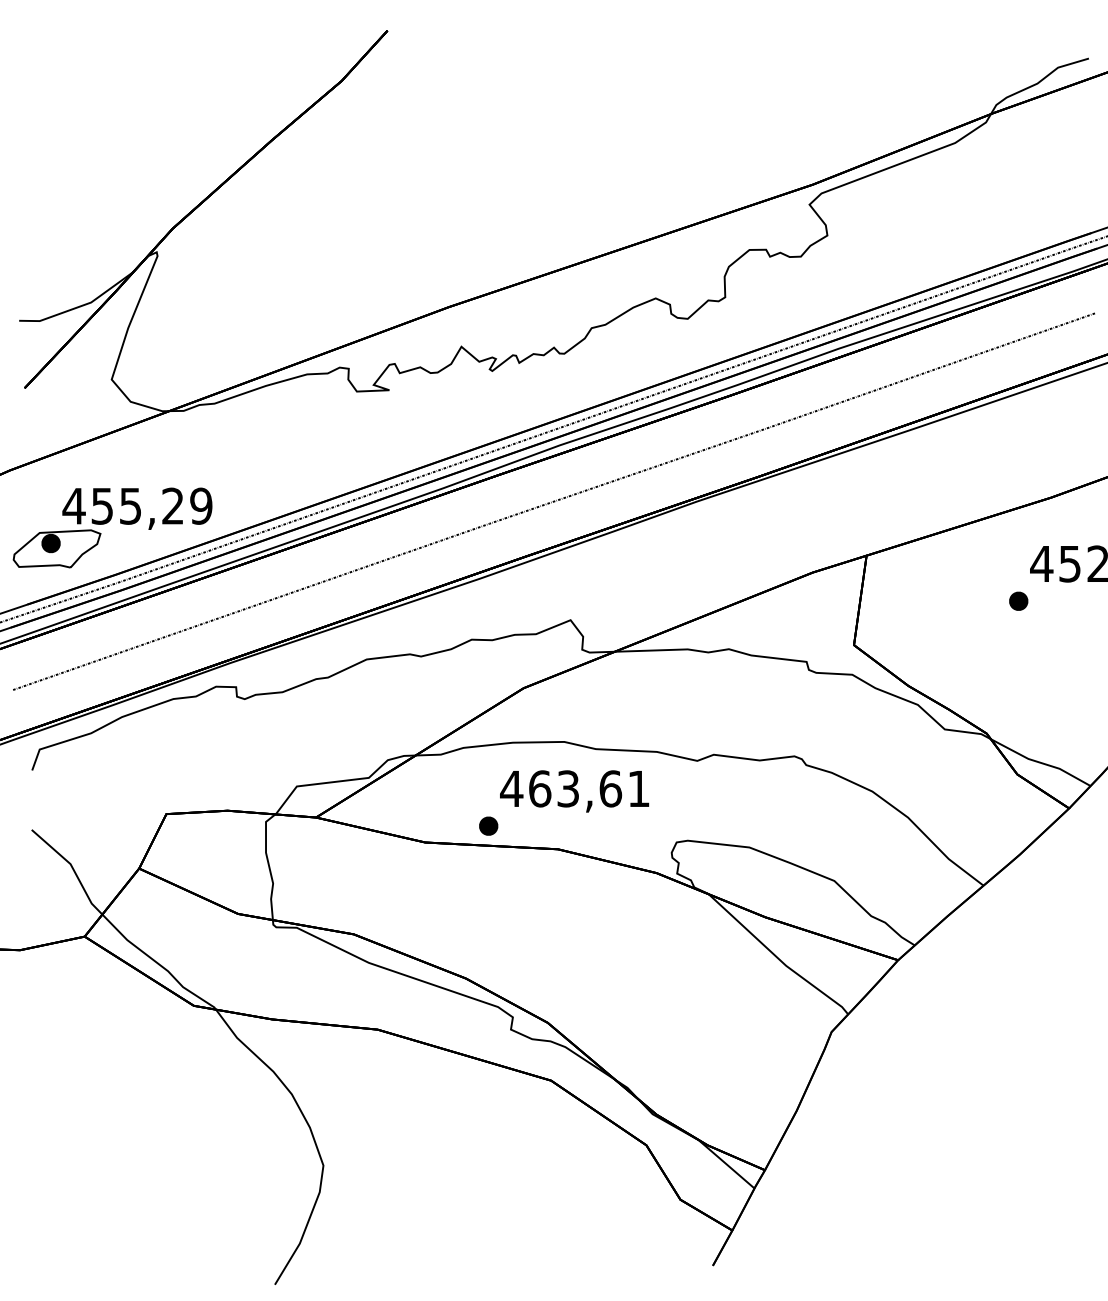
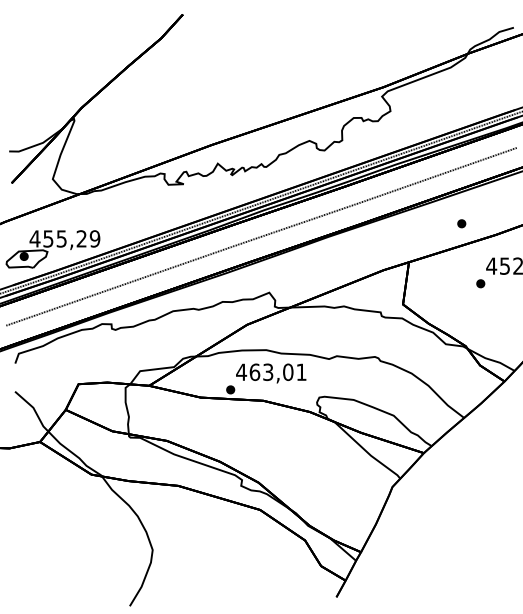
part: (977, 473) -> (461, 223), added
text: (611, 787) -> (288, 371), 463,61 -> 463,01

